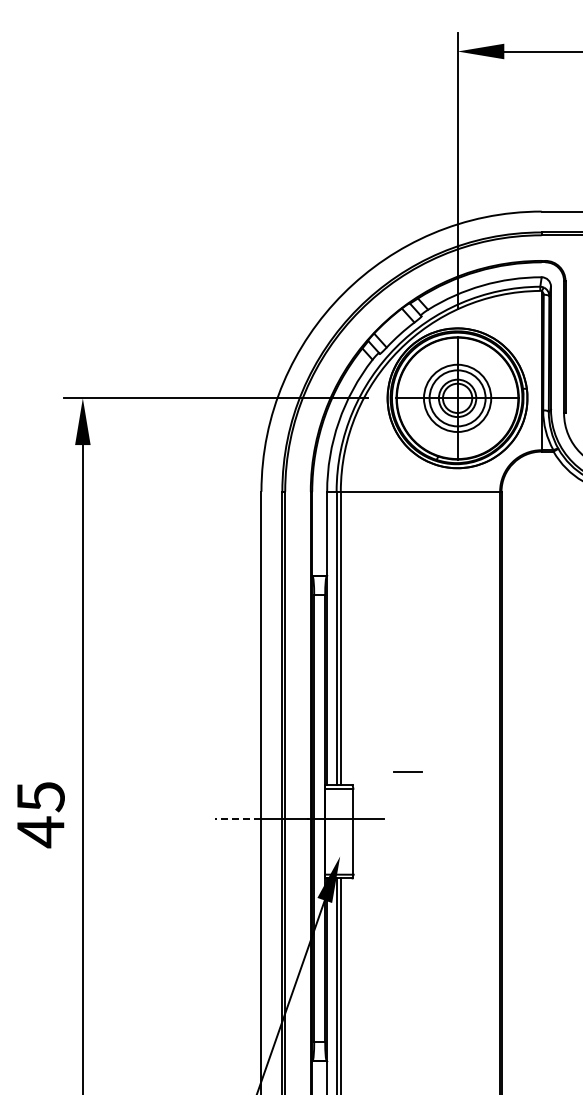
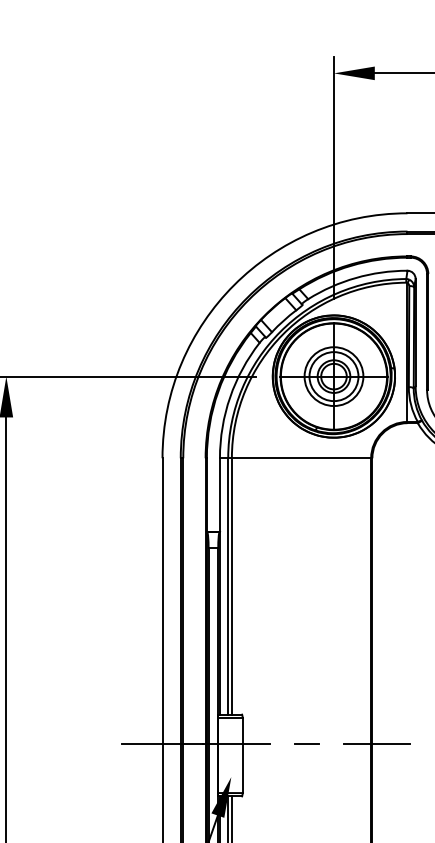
line: (407, 771) -> (305, 743), moved
line: (237, 818) -> (141, 743), dashed -> solid
line: (506, 818) -> (376, 743), added

